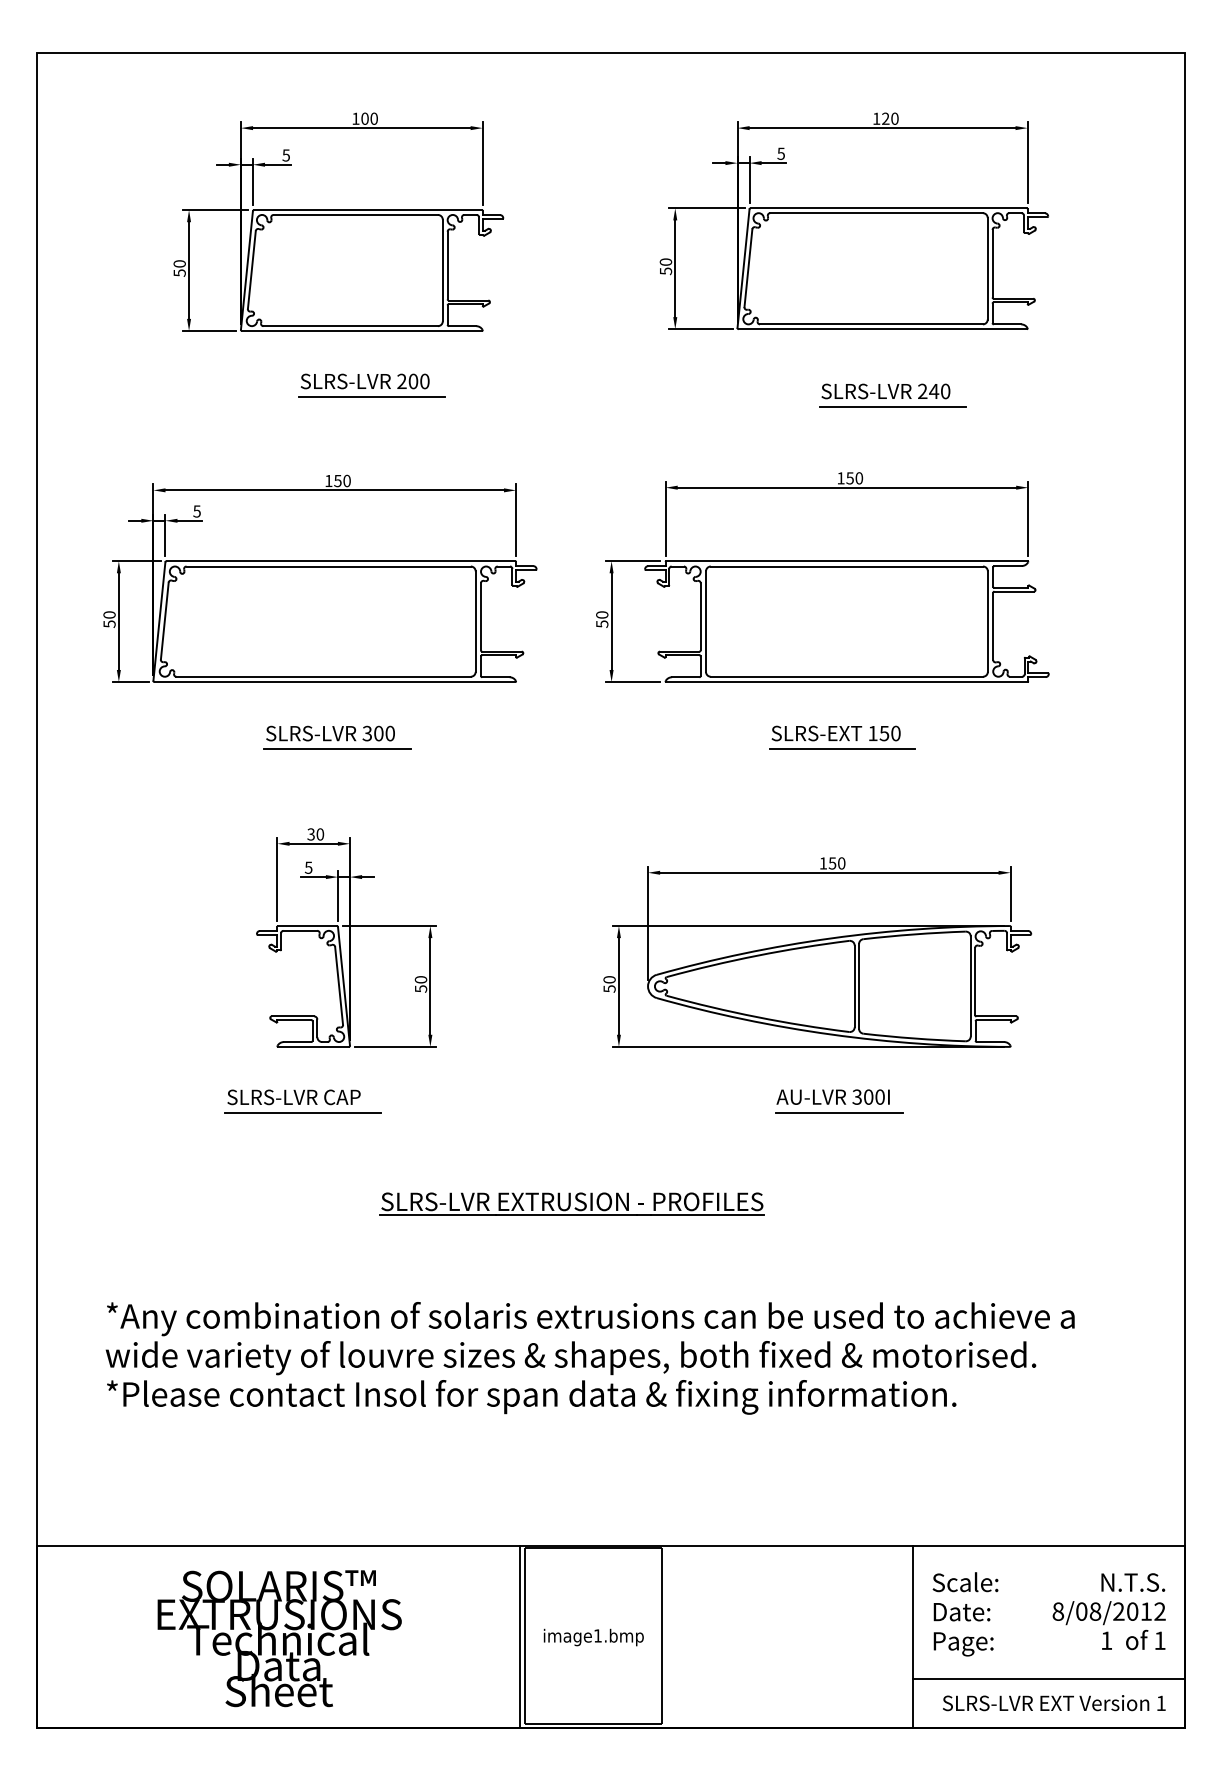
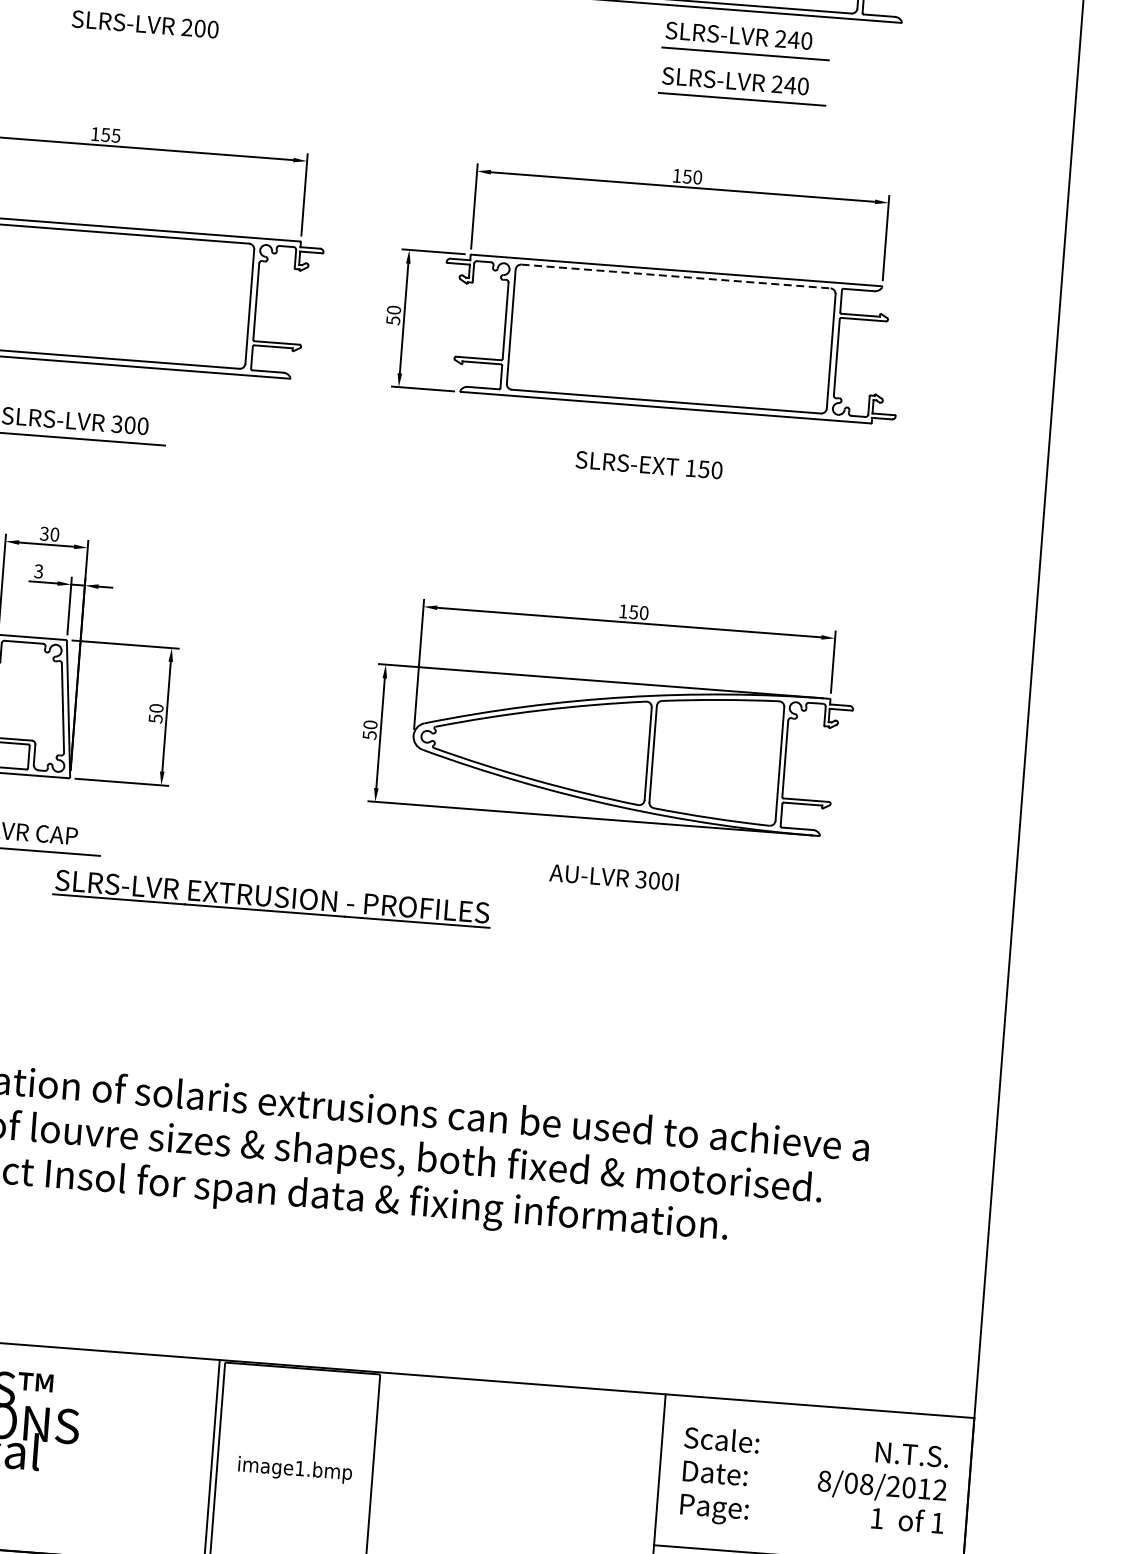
part: (892, 355) -> (746, 40), added
line: (371, 396) -> (151, 42), removed
text: (346, 480) -> (115, 135), 150 -> 155
line: (847, 566) -> (676, 276), solid -> dashed
line: (842, 748) -> (655, 482), removed
text: (308, 867) -> (38, 571), 5 -> 3
line: (839, 1112) -> (619, 895), removed
part: (571, 1203) -> (271, 898), moved

